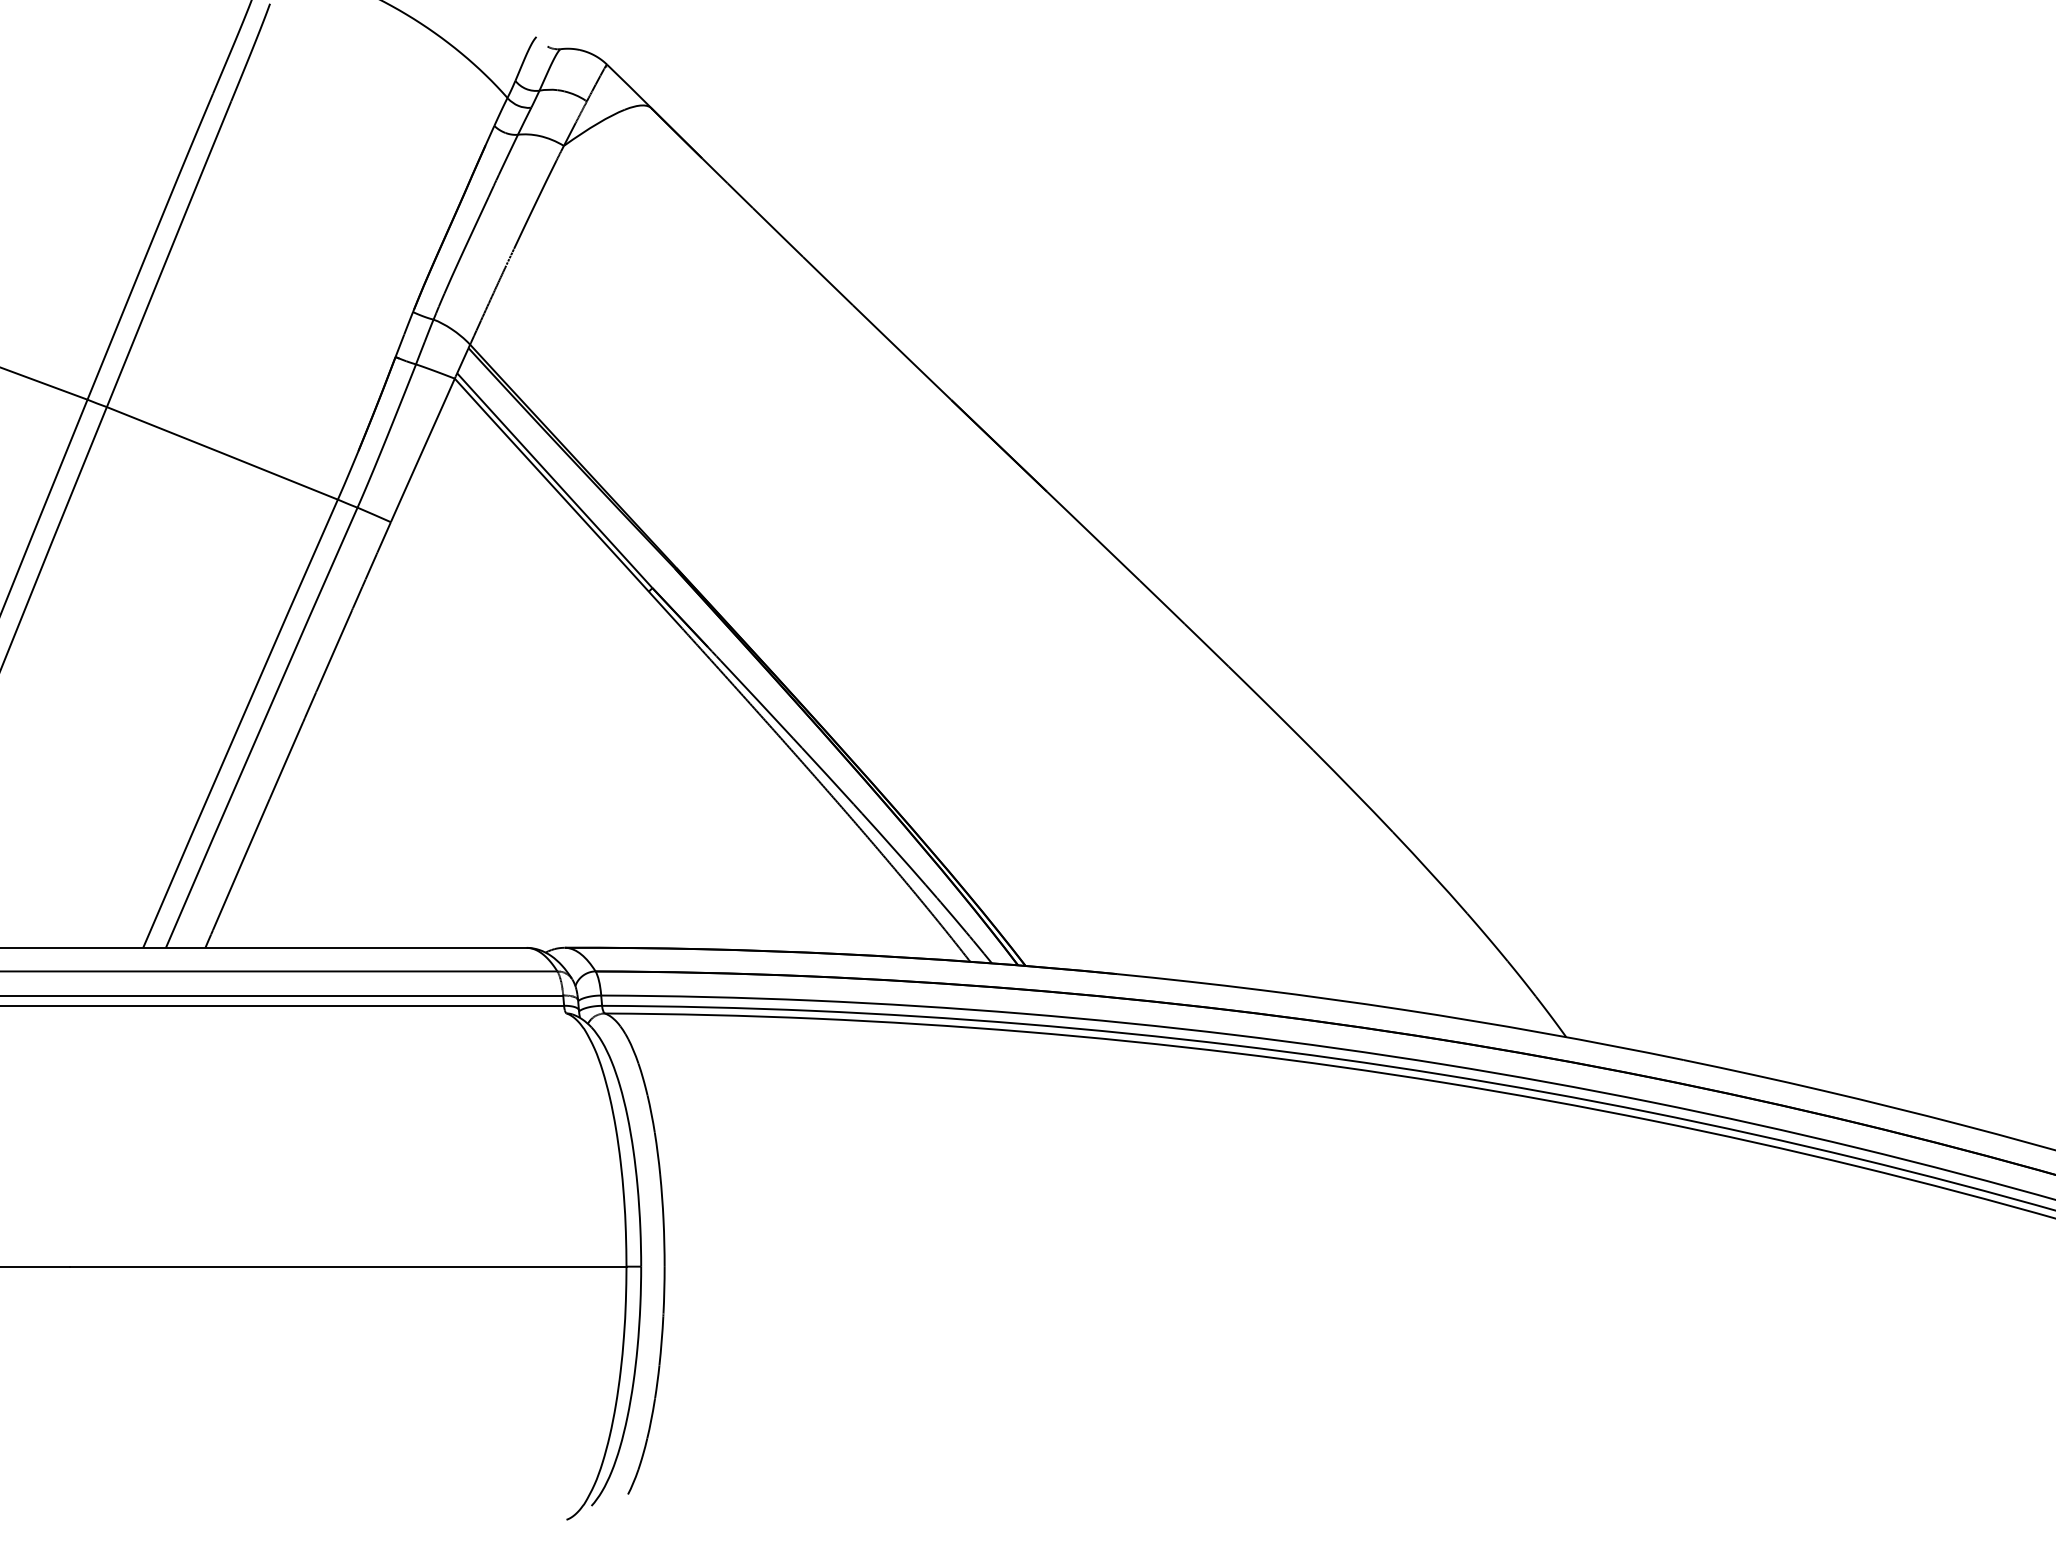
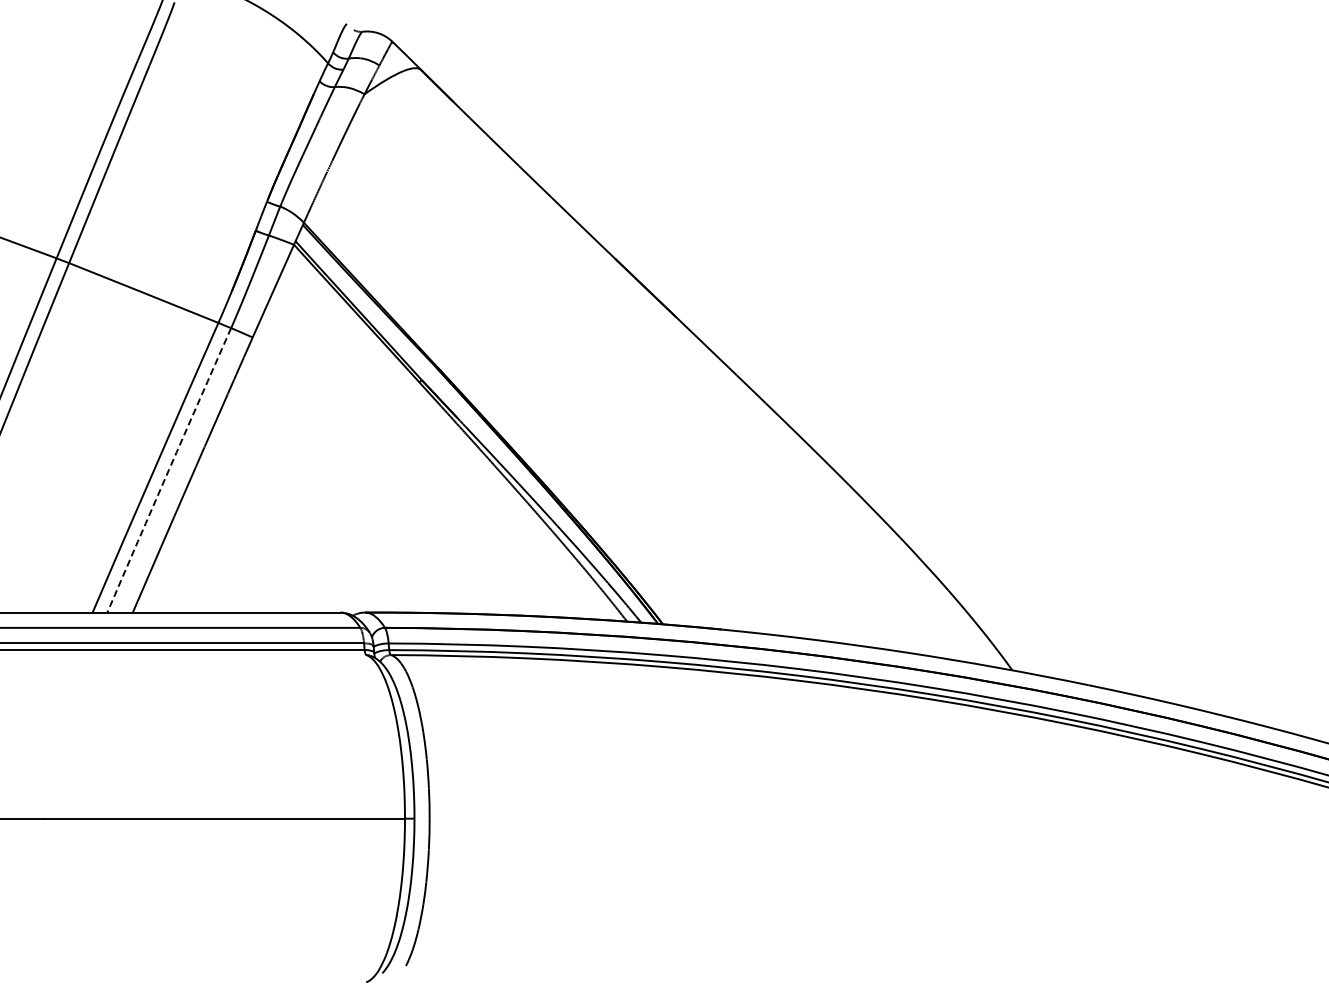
arc: (260, 727) -> (168, 470), solid -> dashed

